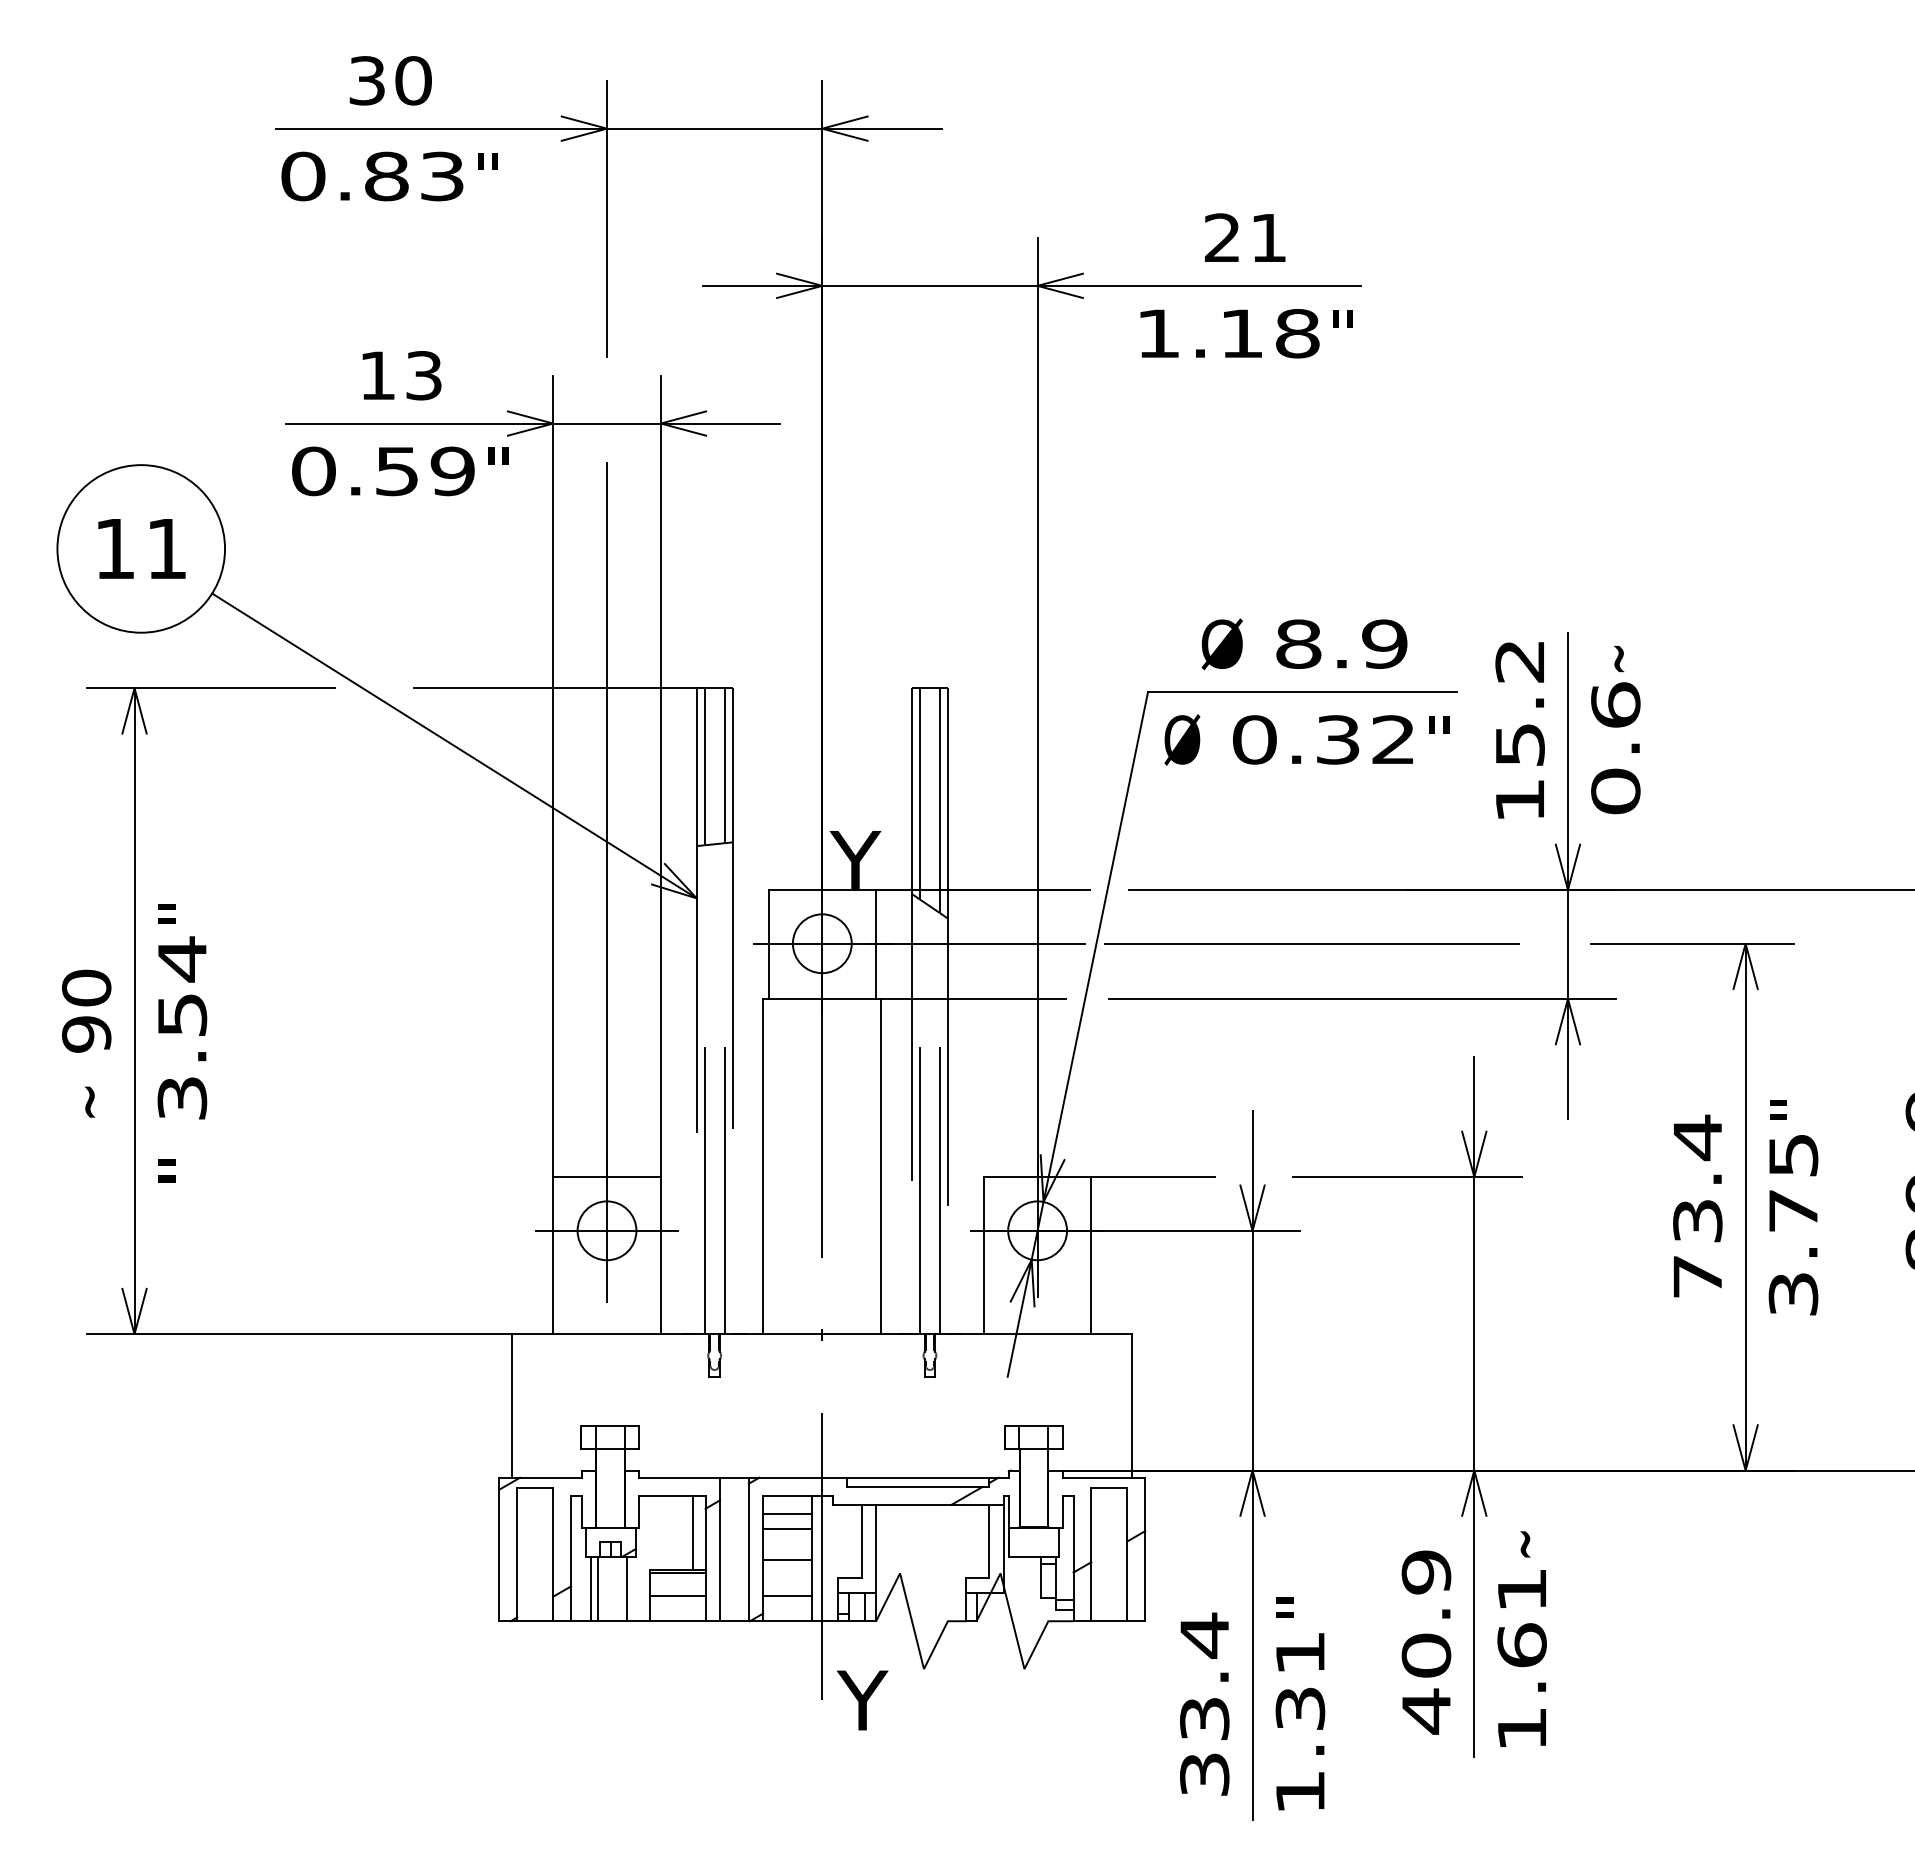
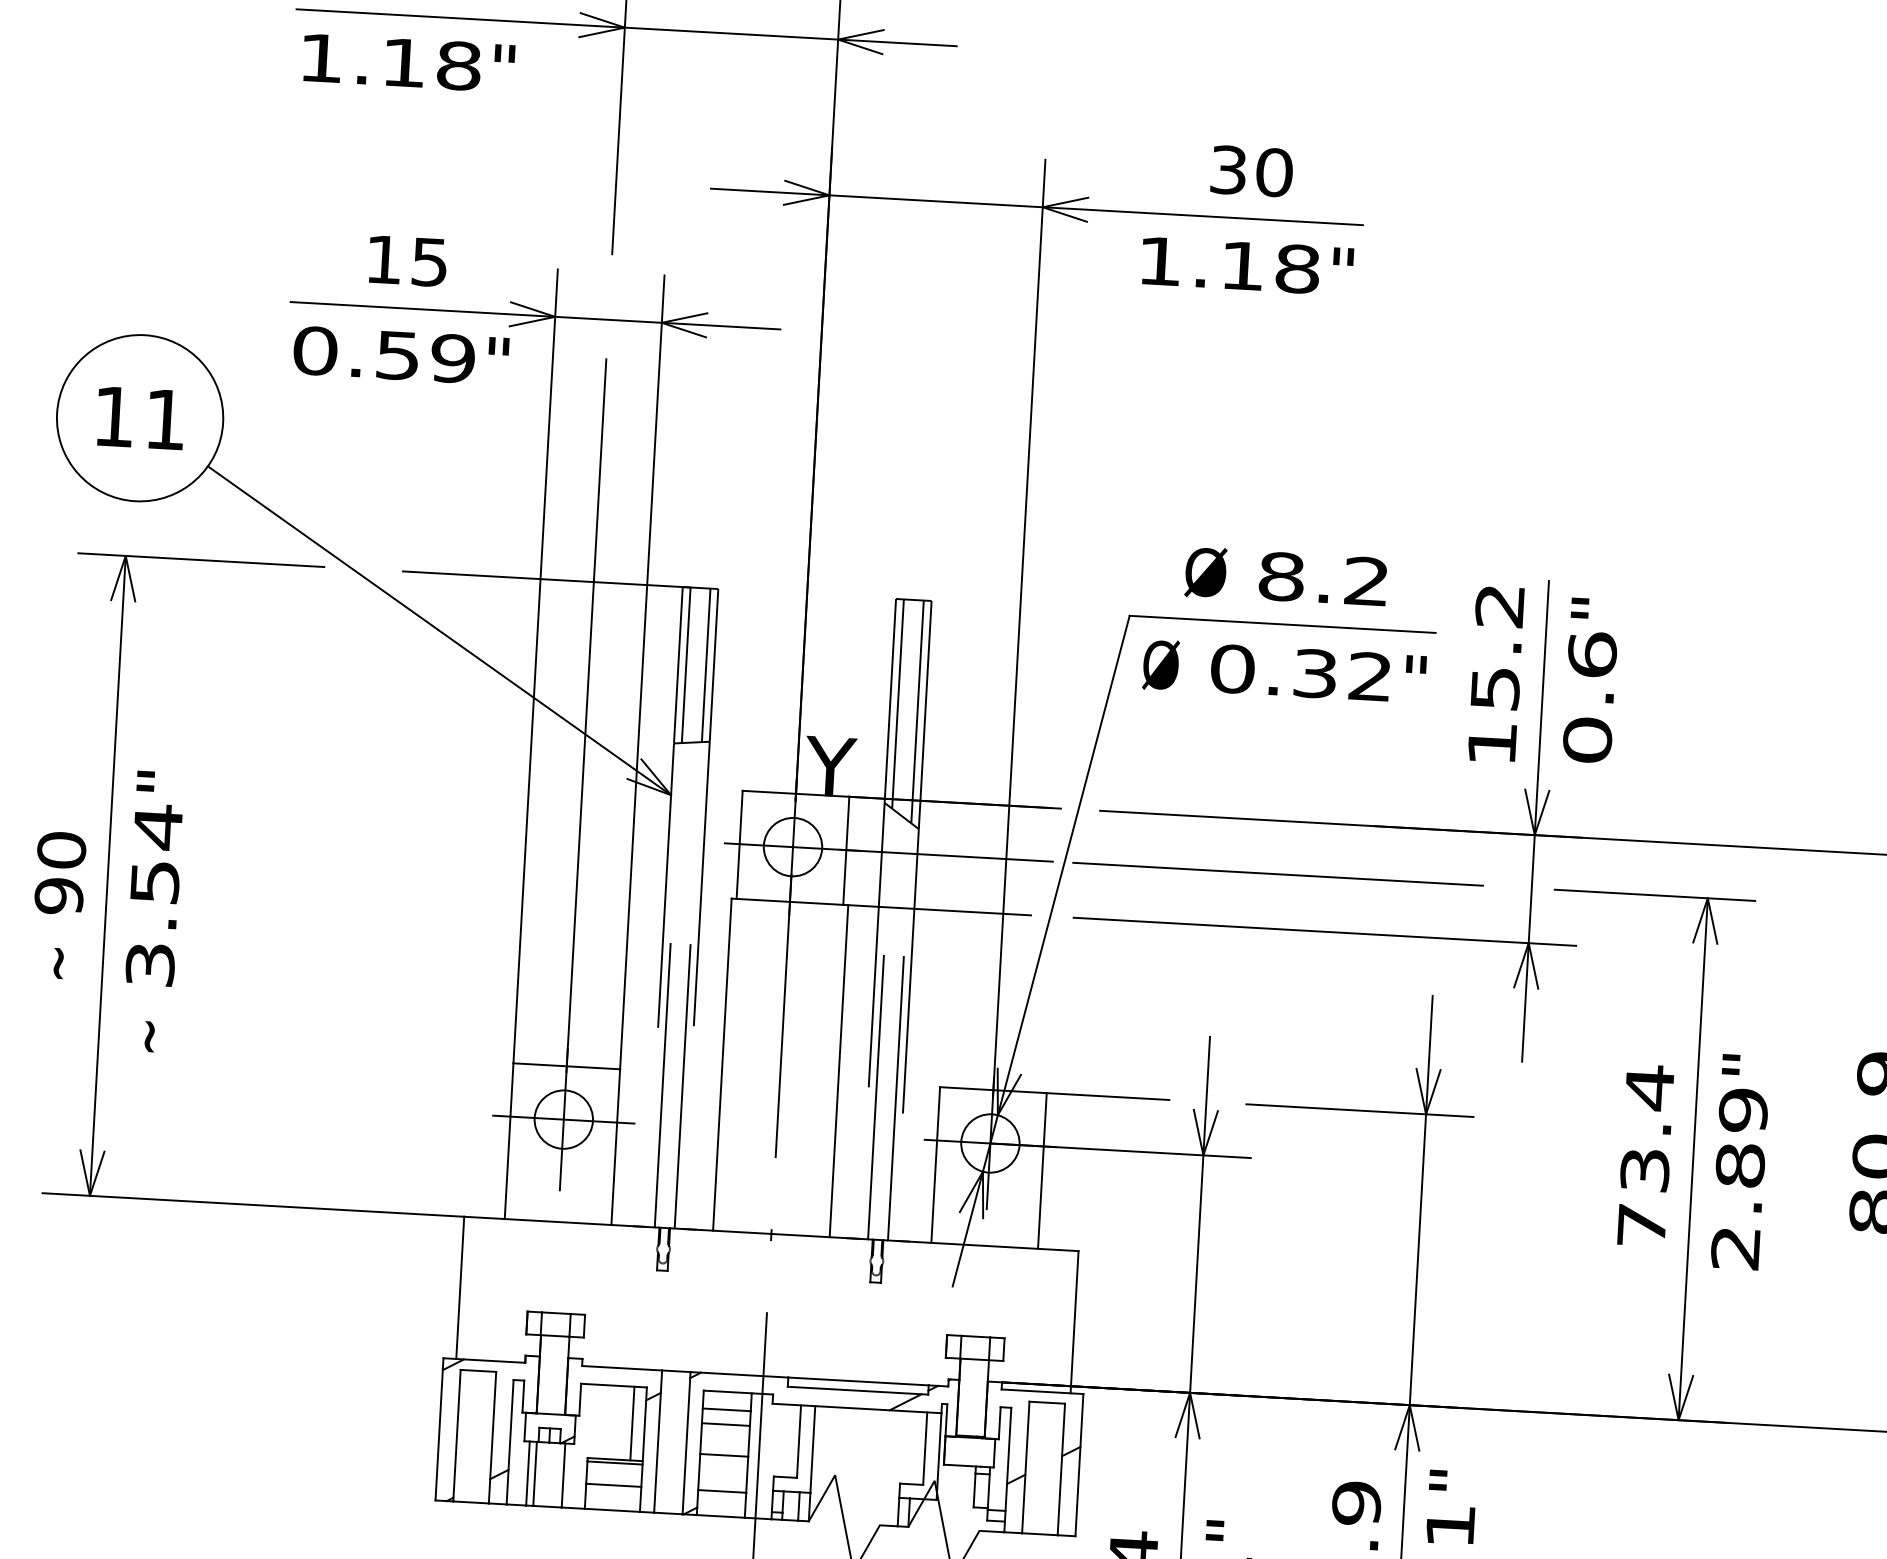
text: (372, 176) -> (389, 62), 0.83 -> 1.18
text: (1246, 237) -> (1252, 170), 21 -> 30
text: (424, 375) -> (430, 262), 13 -> 15
text: (1384, 643) -> (1366, 580), 8.9 -> 8.2
text: (1608, 659) -> (1587, 609), ~ -> "
text: (174, 1170) -> (138, 1035), " -> ~
text: (1793, 1224) -> (1739, 1179), 3.75 -> 2.89
text: (1514, 1544) -> (1445, 1480), ~ -> "

